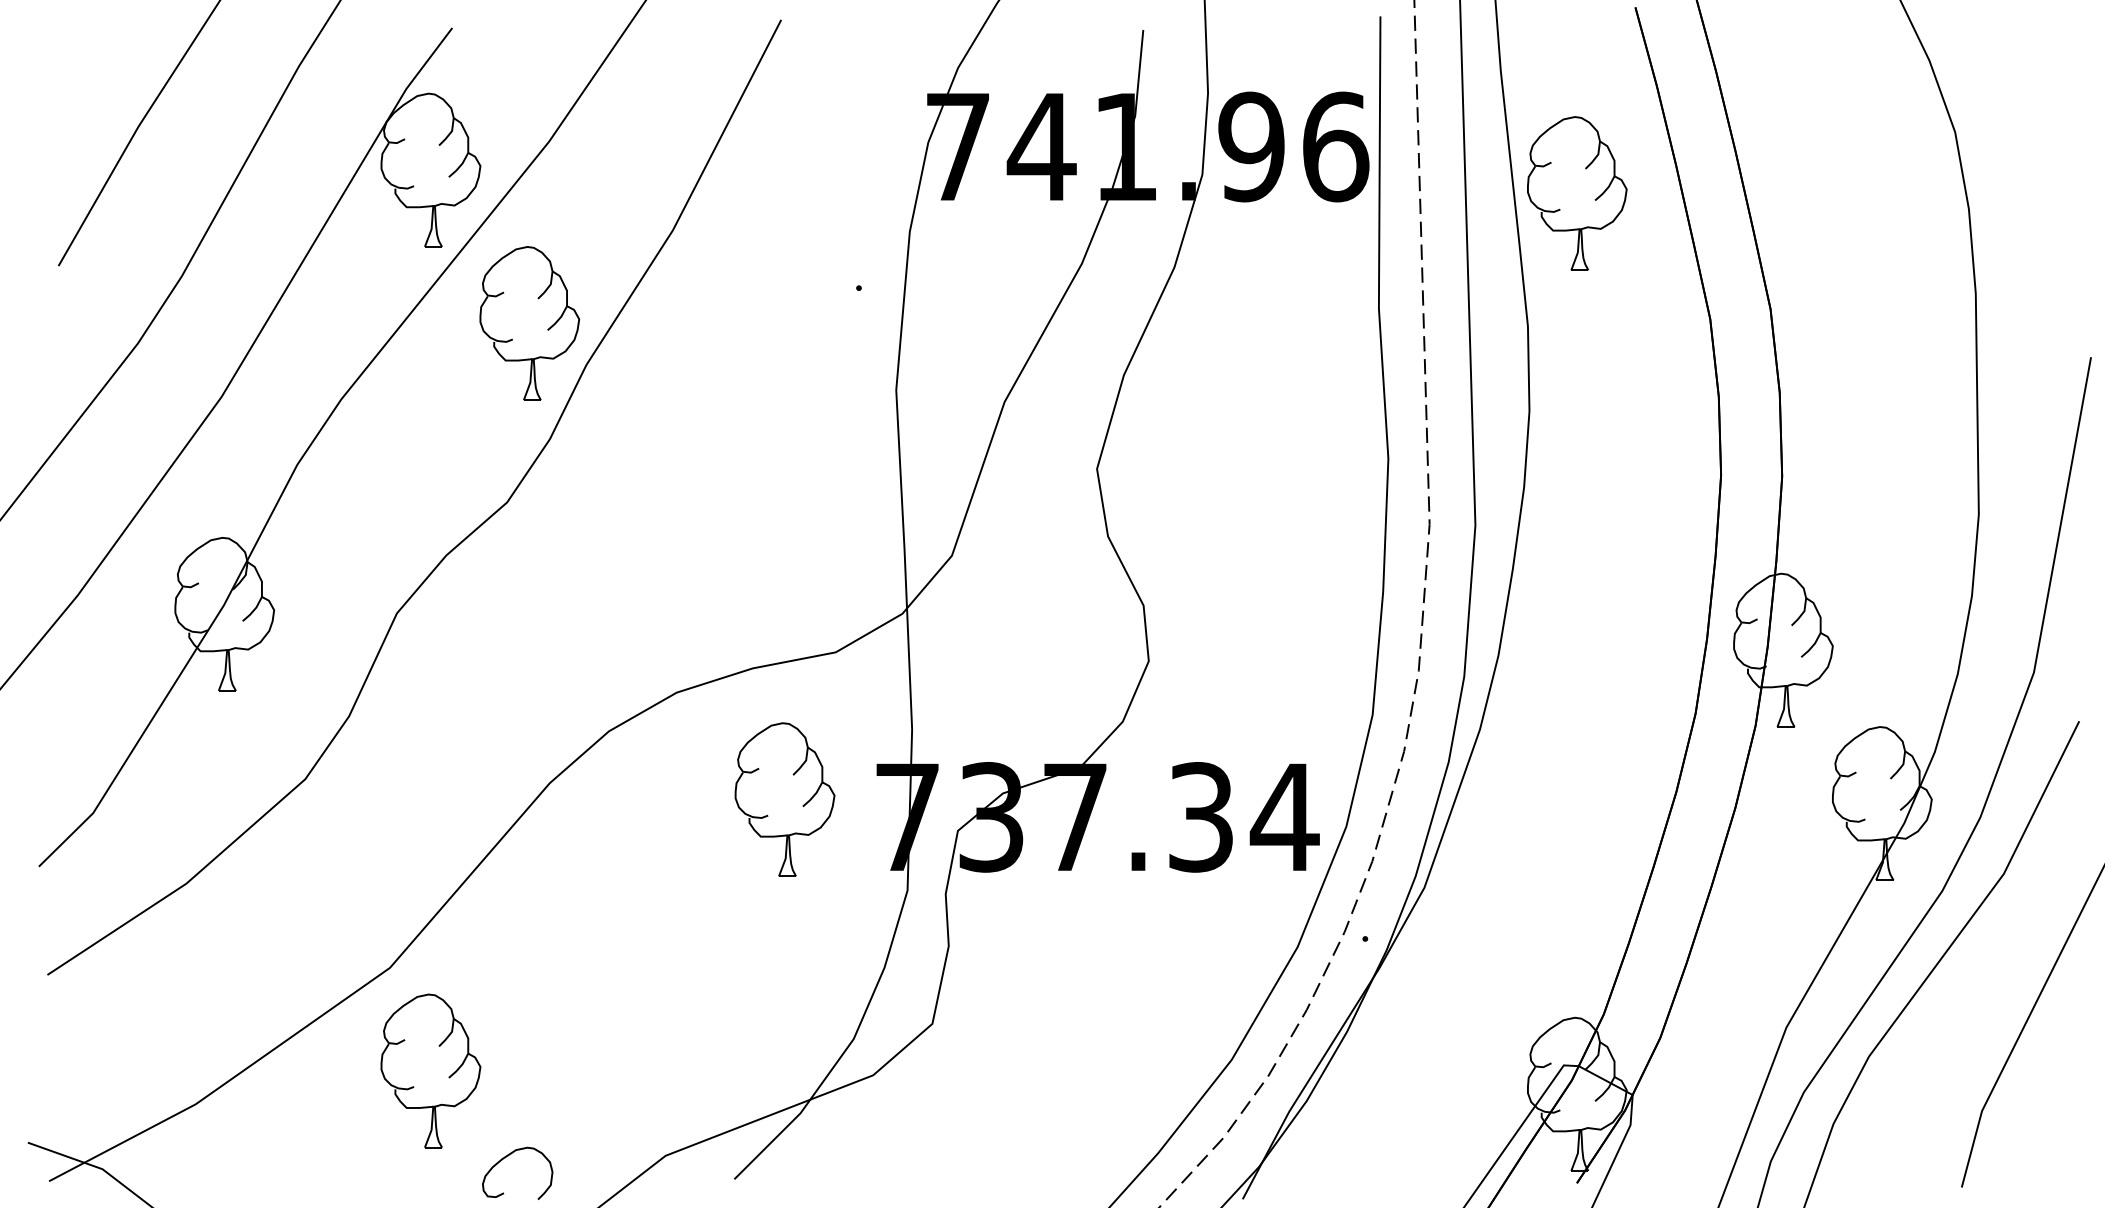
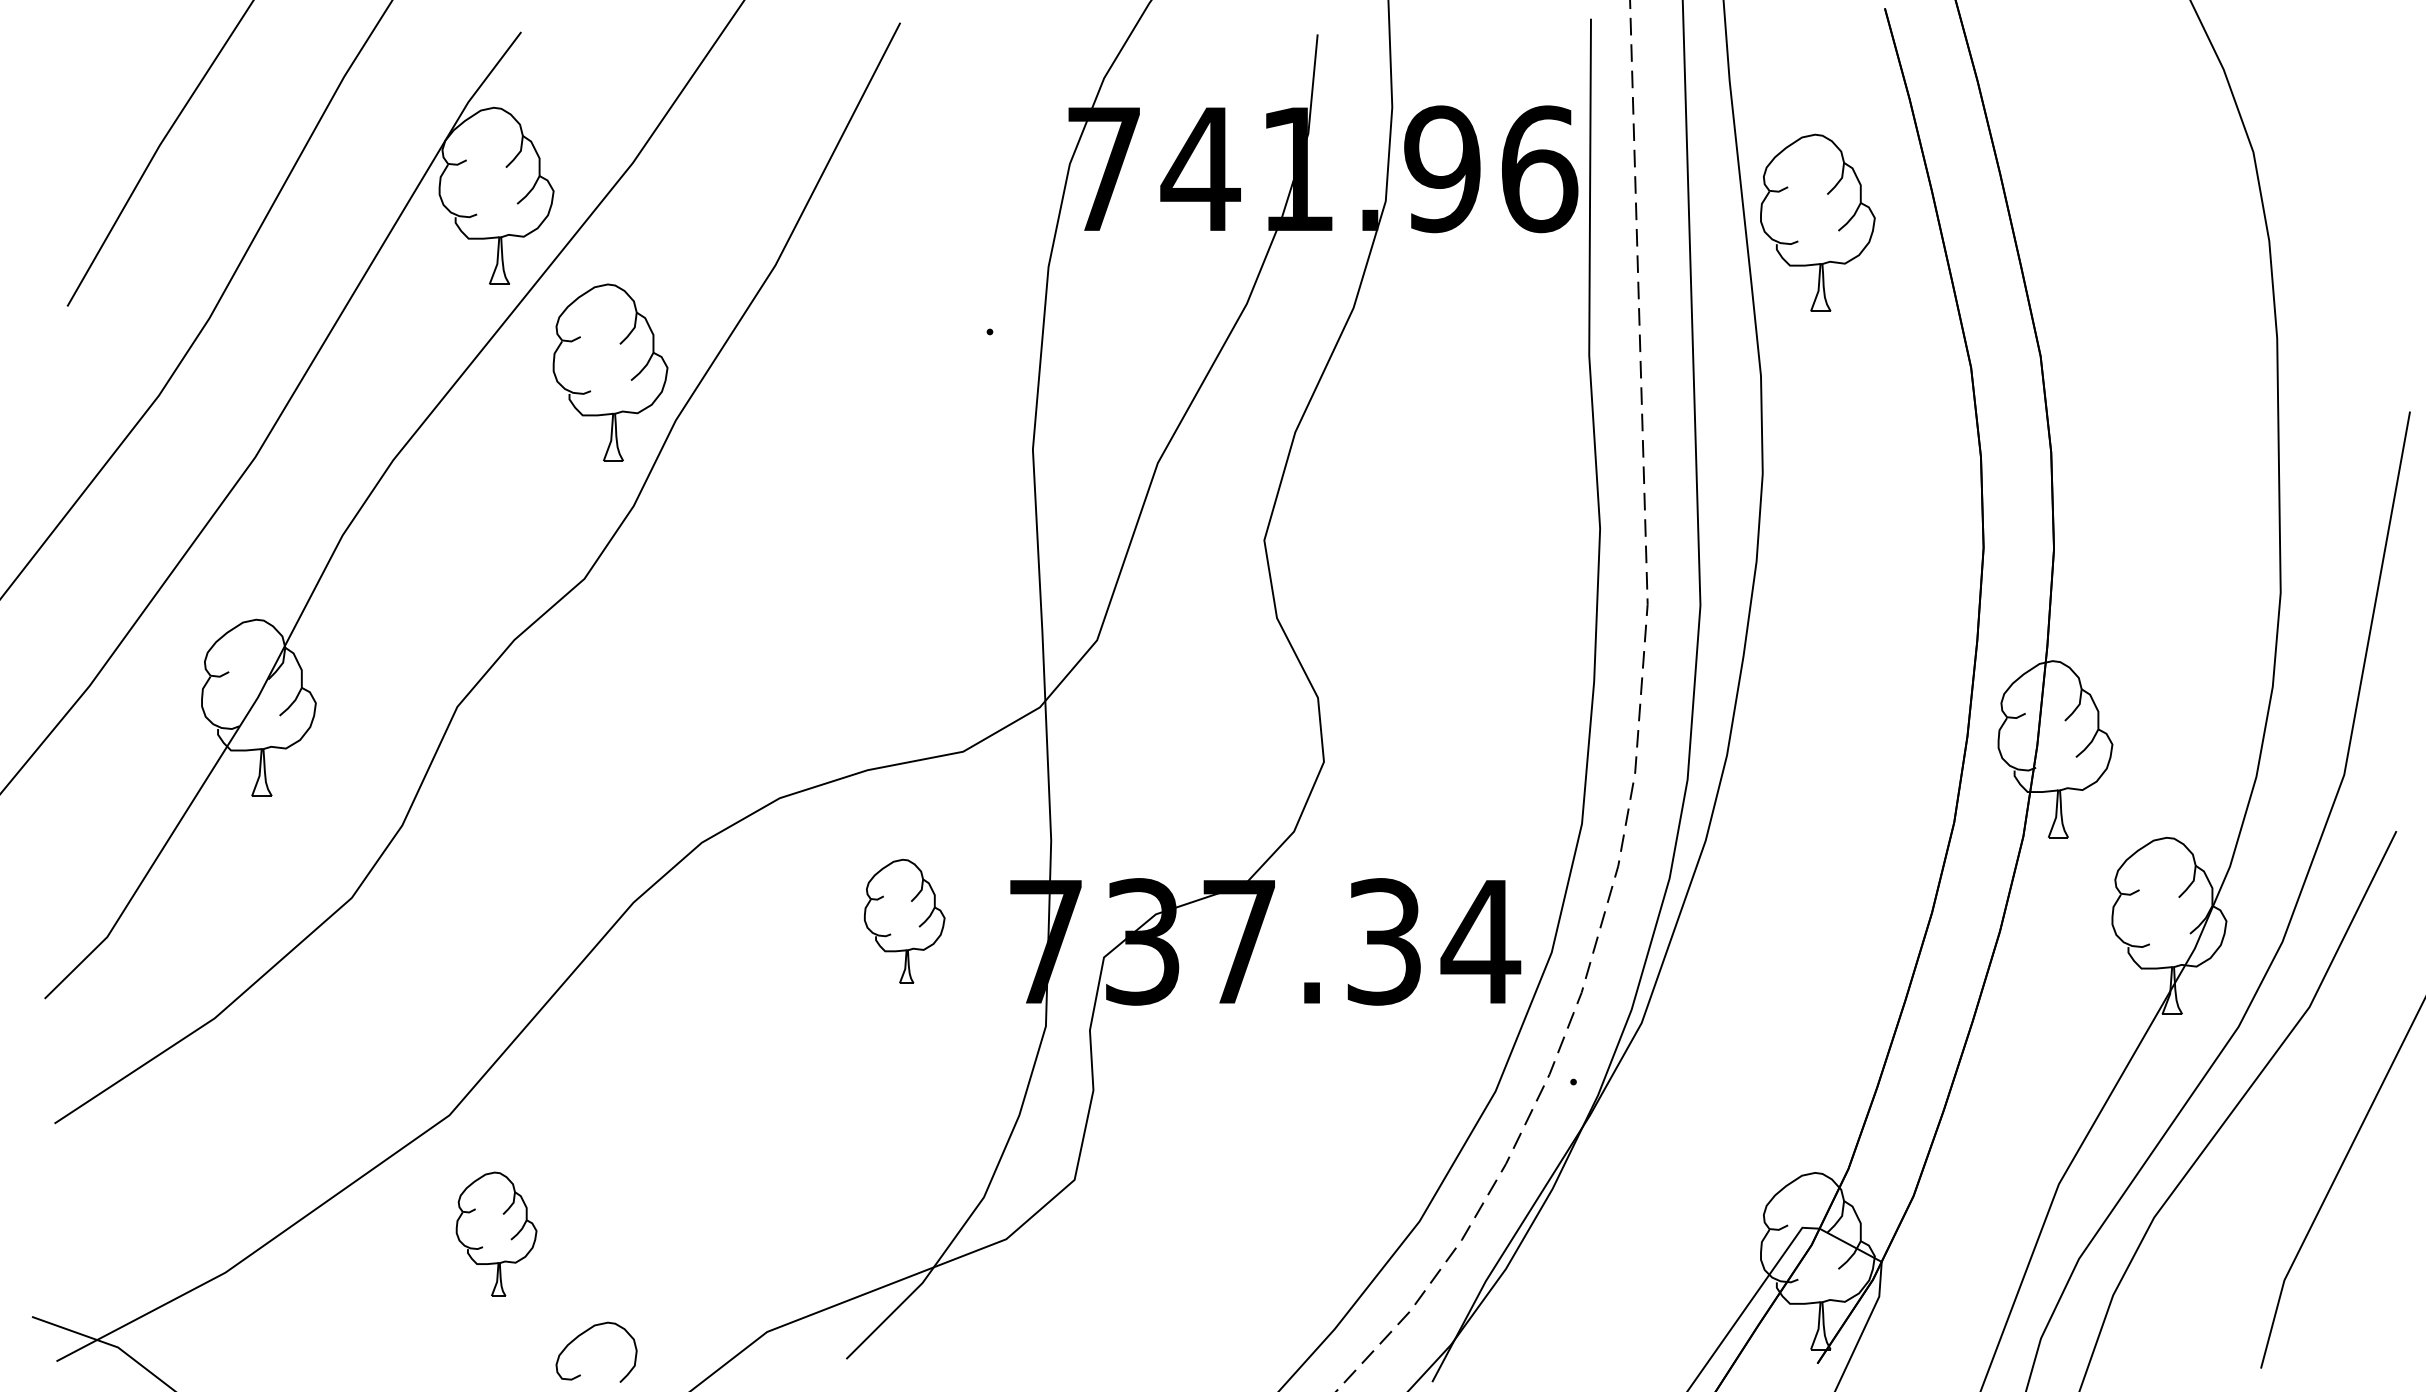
part: (784, 799) -> (904, 921), size x0.7
part: (430, 1070) -> (496, 1233), size x0.7

